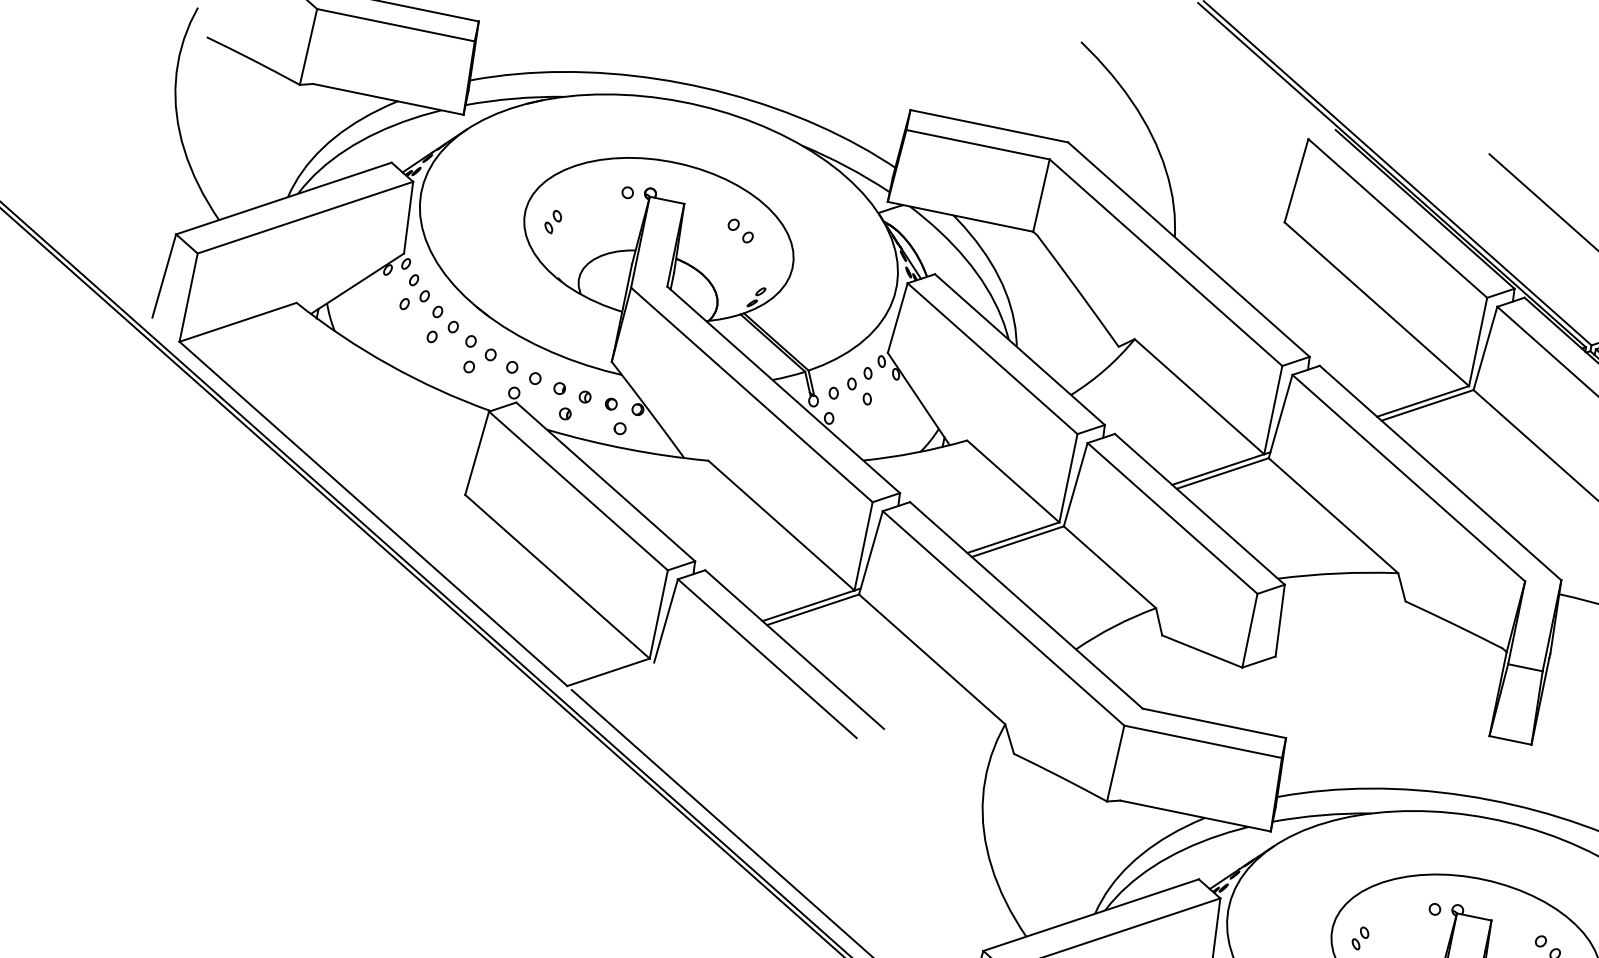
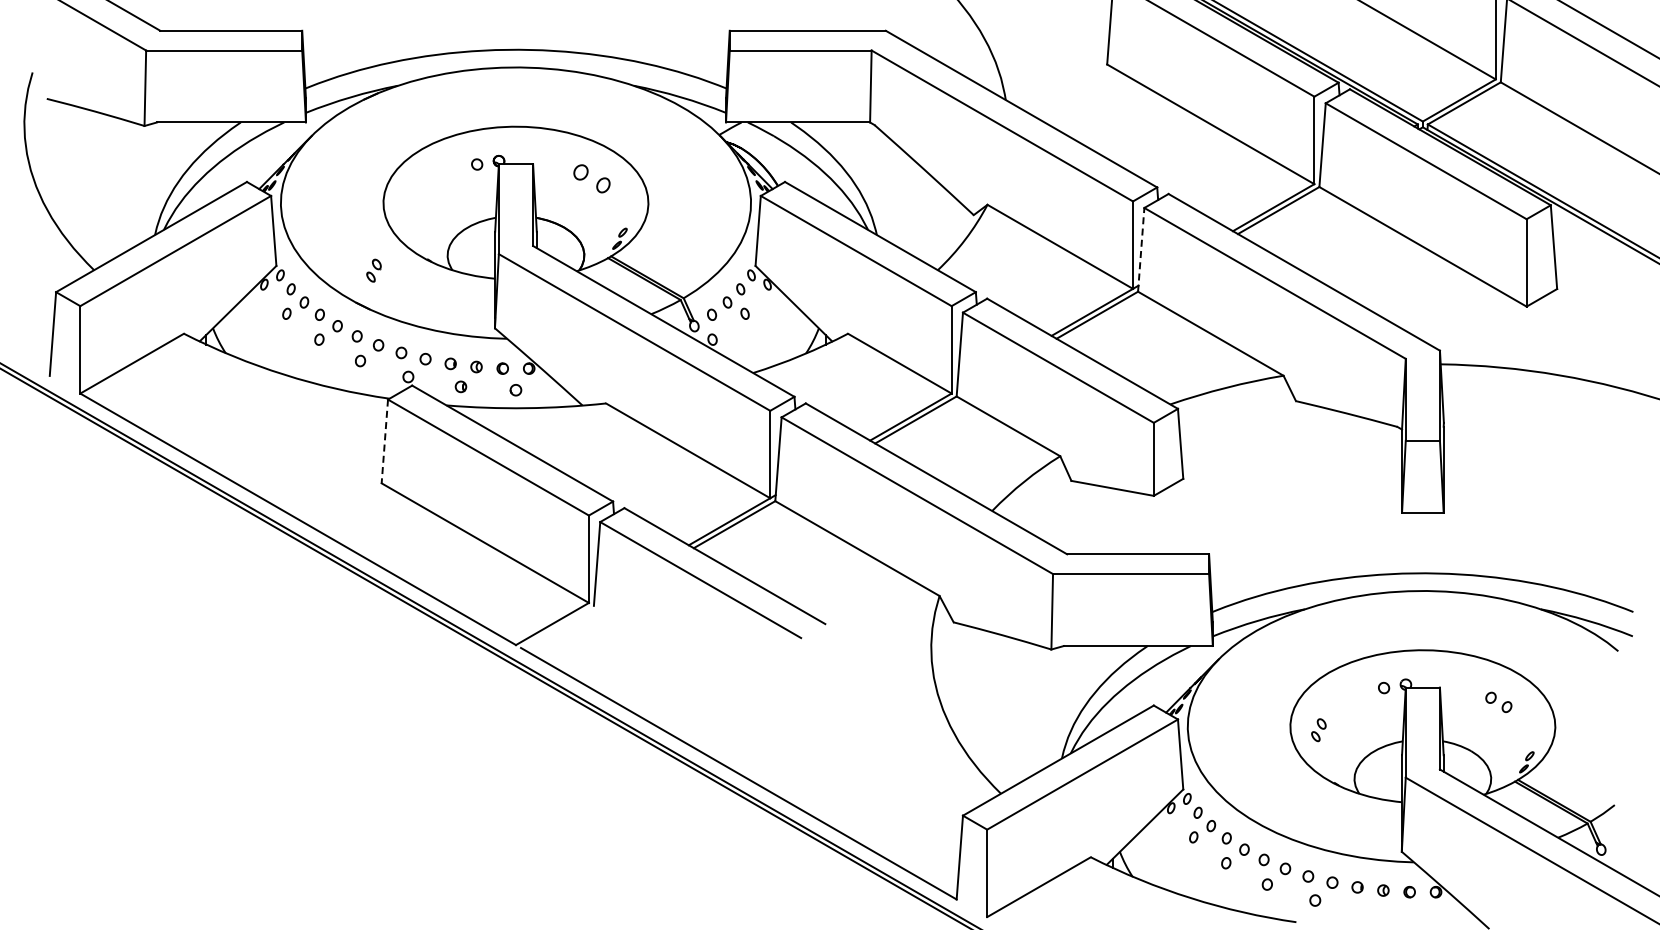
part: (552, 221) -> (373, 270), moved
part: (740, 230) -> (591, 178), size x1.4
line: (1280, 416) -> (1141, 249), solid -> dashed
line: (476, 453) -> (384, 441), solid -> dashed

